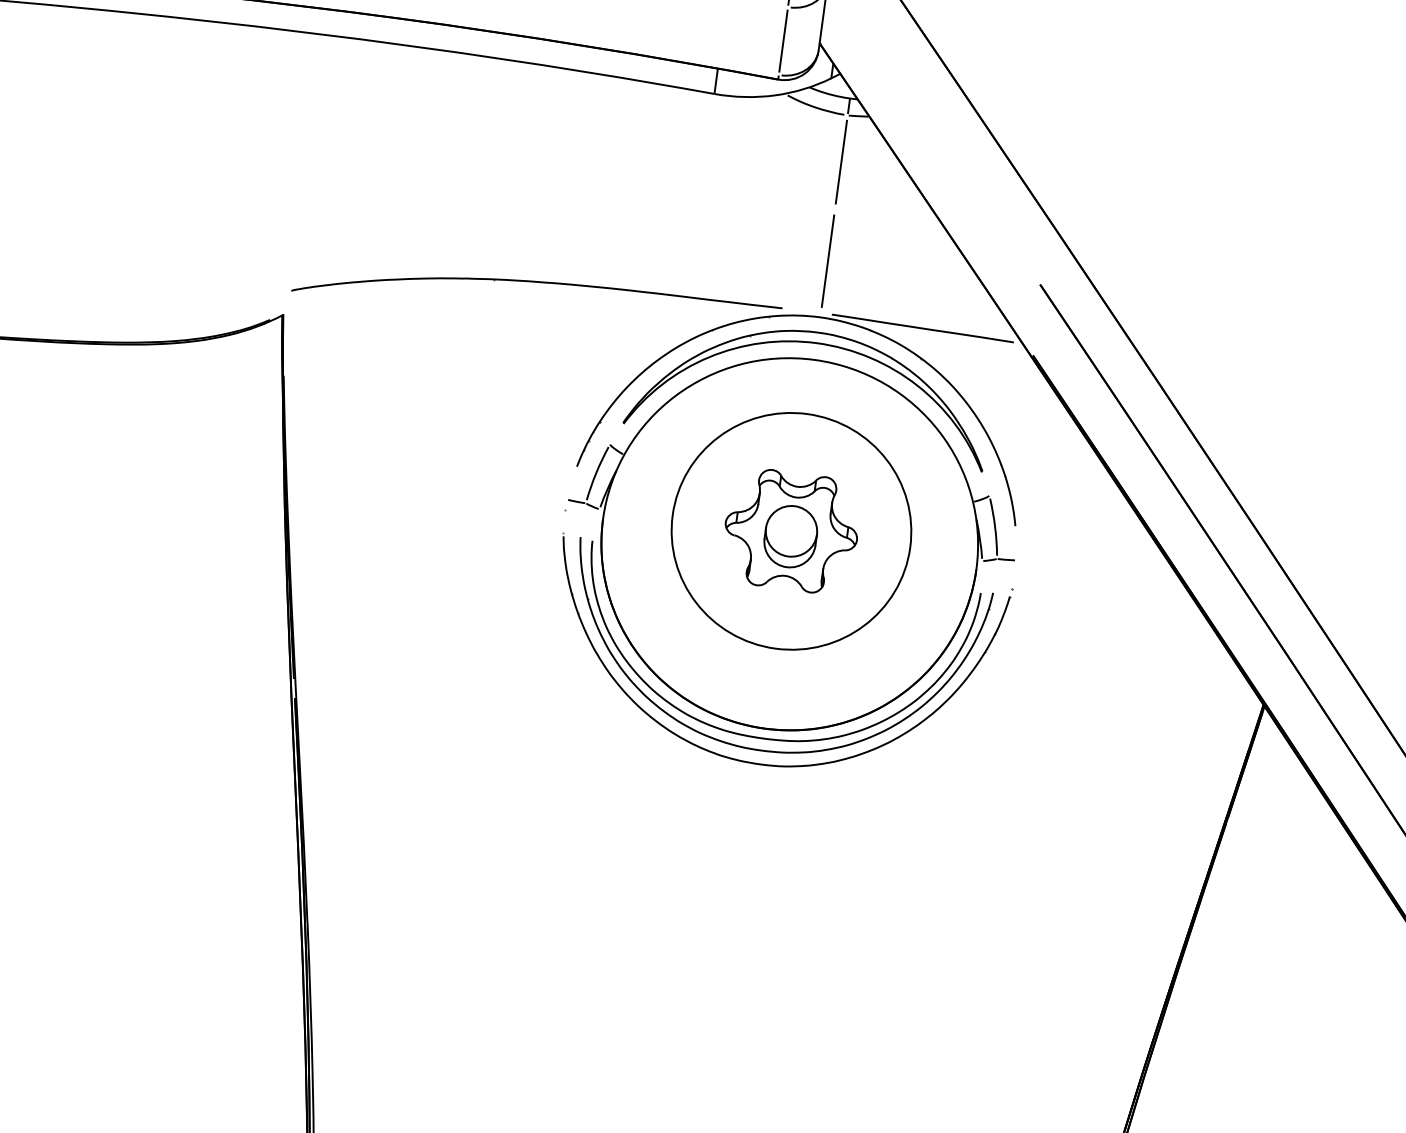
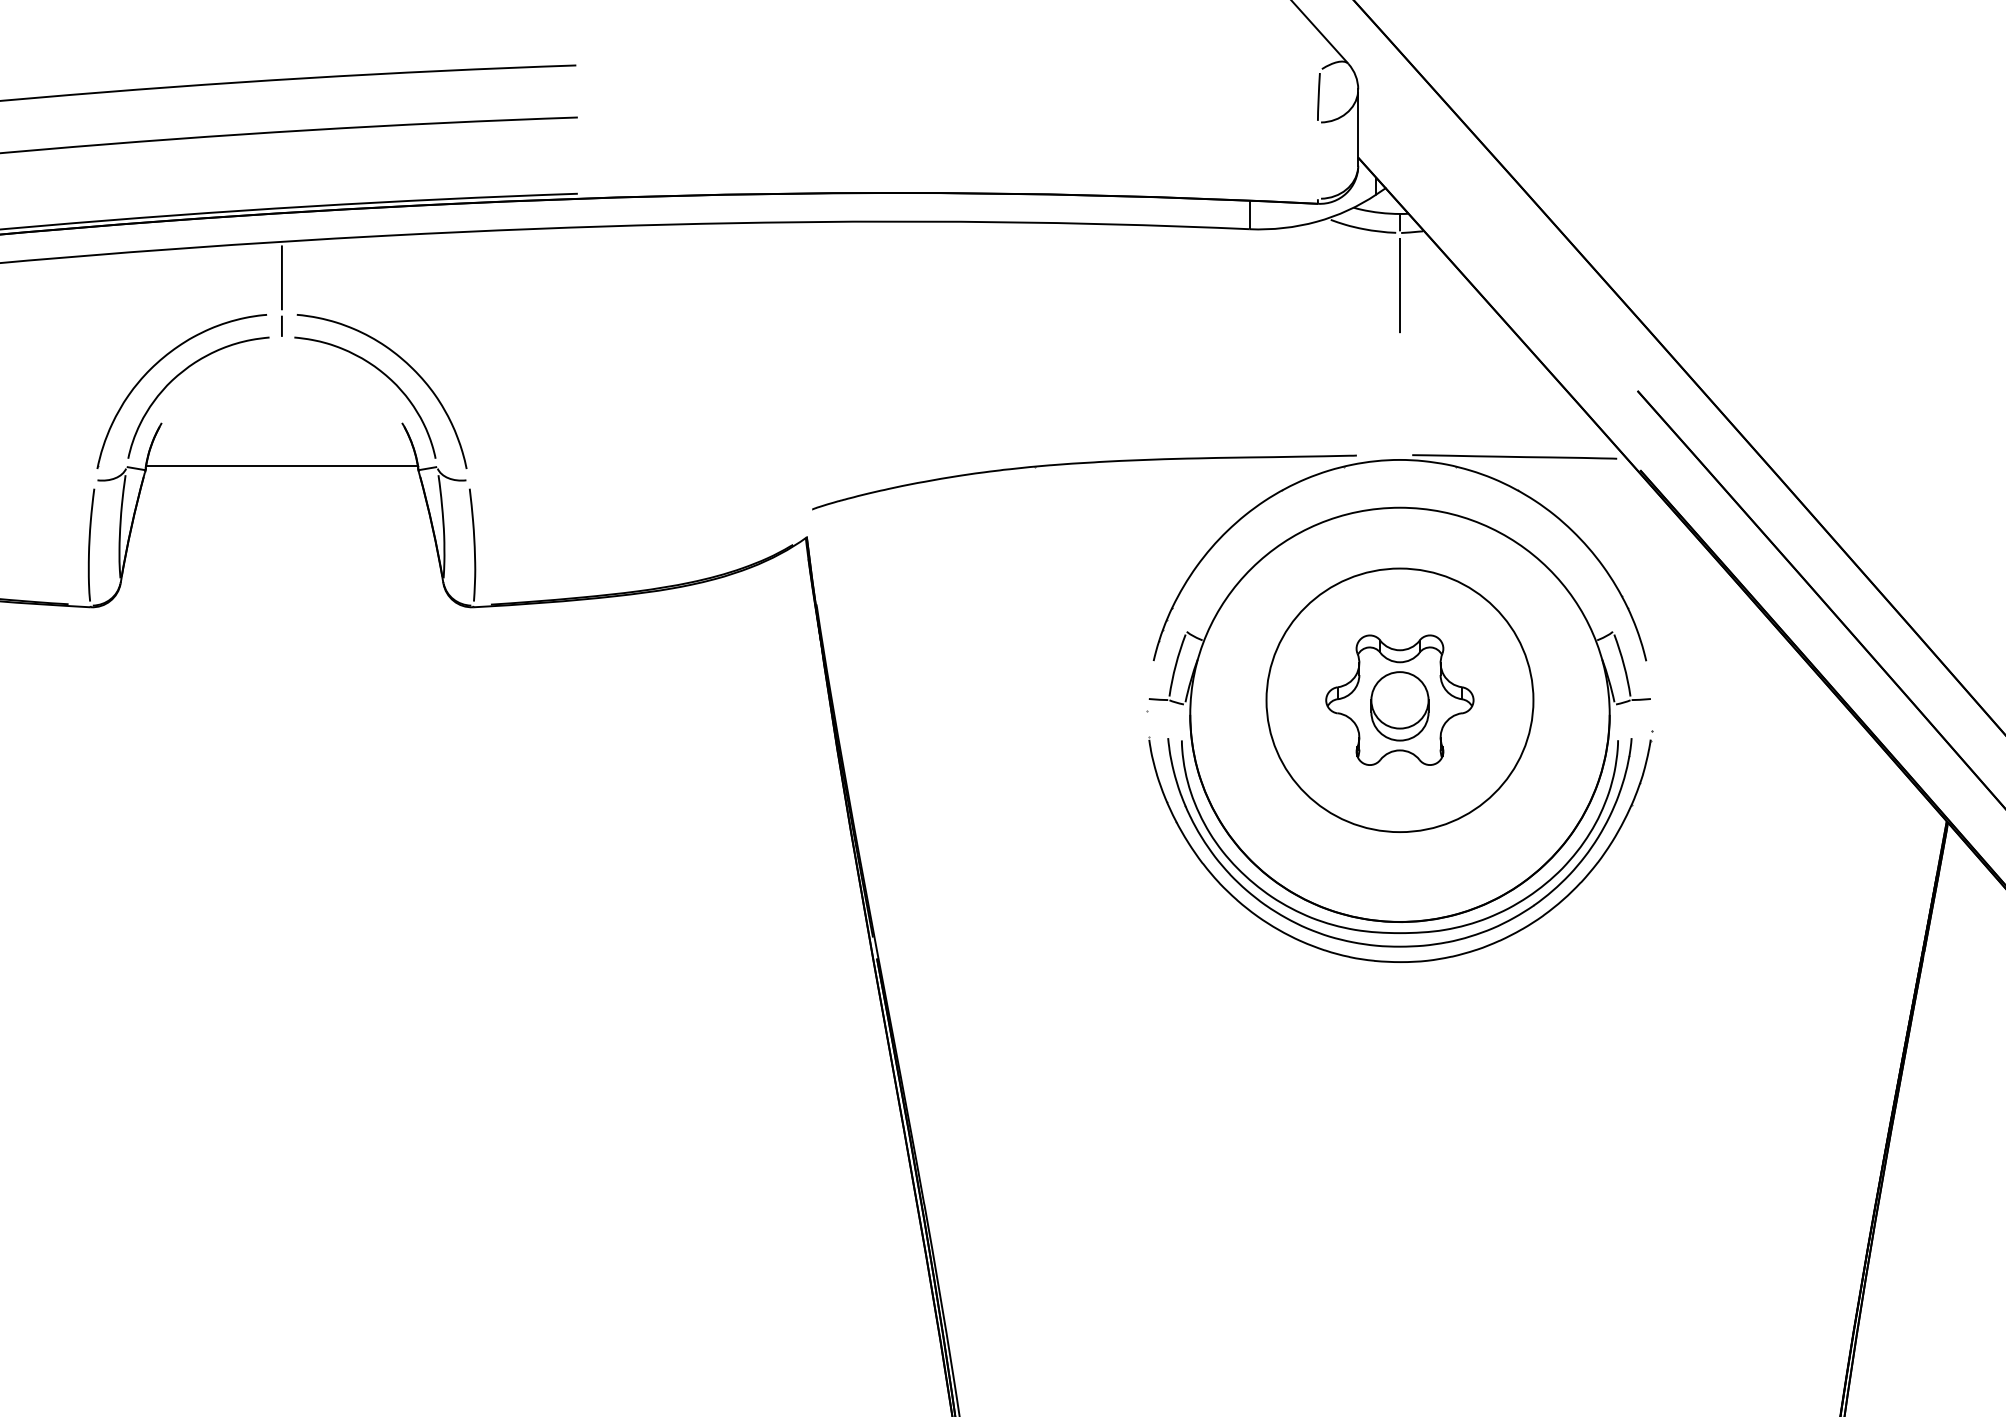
line: (783, 41) -> (1318, 160), removed
line: (827, 260) -> (1399, 396), removed
part: (807, 343) -> (1389, 490), removed

